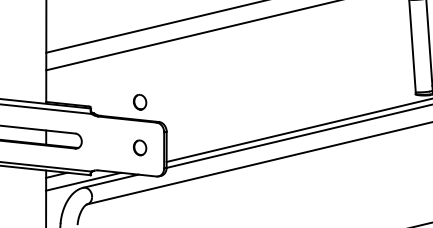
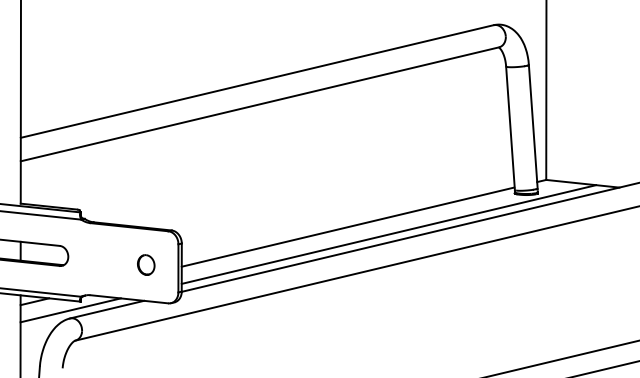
part: (140, 101) -> (146, 203), removed
line: (290, 119) -> (347, 226), added

